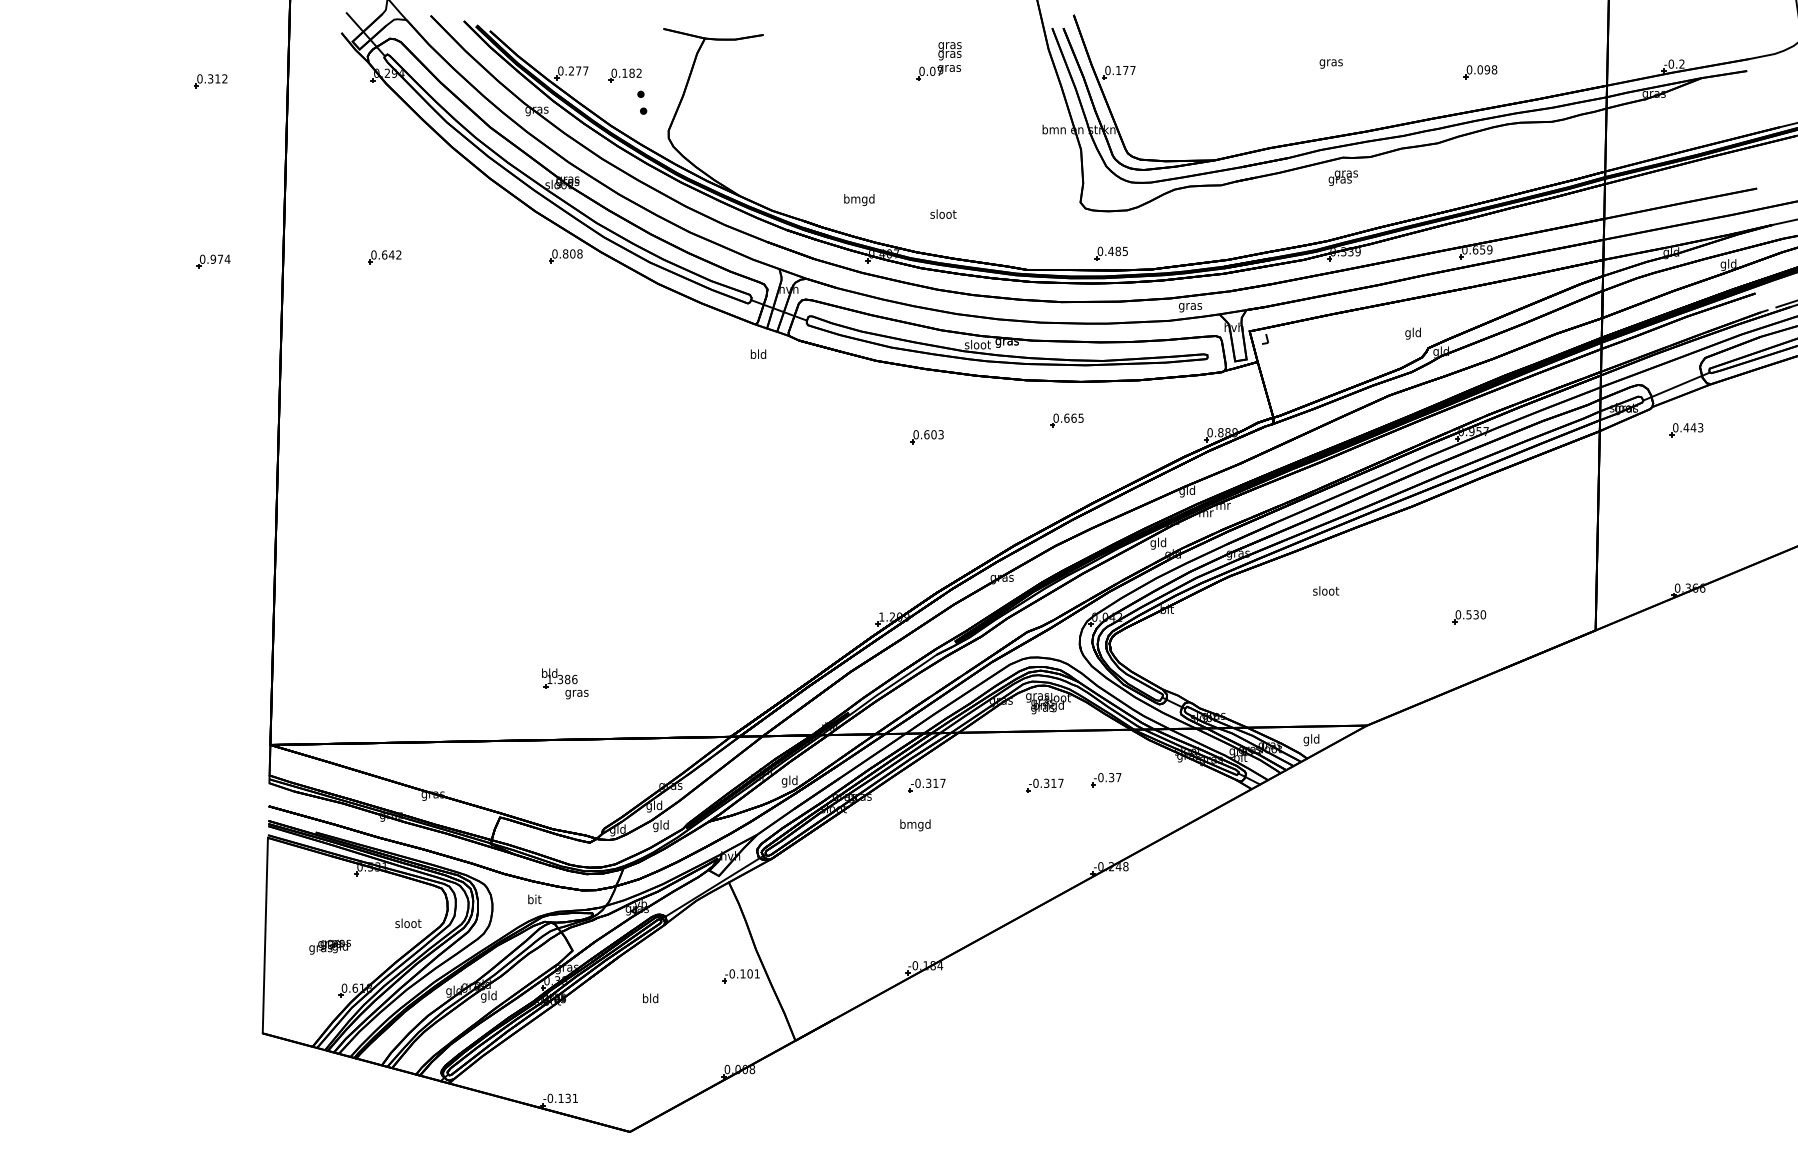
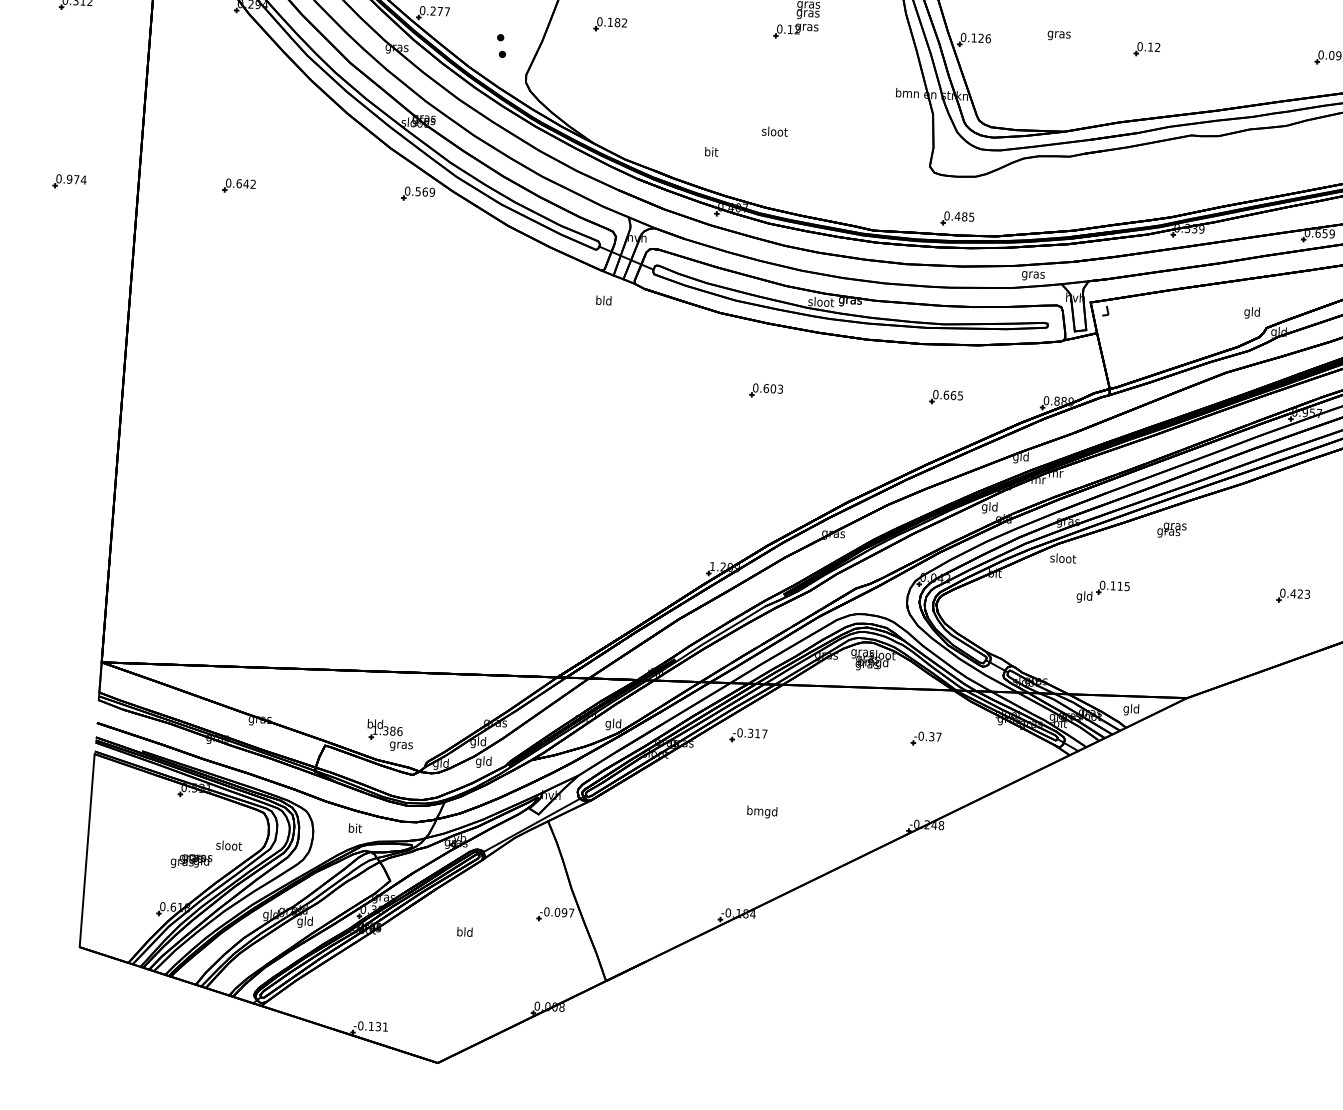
text: (1330, 63) -> (1058, 35), moved
text: (1129, 70) -> (984, 38), 0.177 -> 0.126
text: (936, 71) -> (794, 29), 0.07 -> 0.12
part: (1293, 73) -> (1146, 49), added
part: (624, 75) -> (609, 24), moved
text: (1342, 177) -> (1171, 529), moved
text: (859, 200) -> (711, 153), bmgd -> bit
text: (943, 213) -> (775, 131), moved
text: (572, 253) -> (425, 191), 0.808 -> 0.569
part: (1066, 420) -> (945, 397), moved
text: (1326, 590) -> (1063, 557), moved
text: (1476, 614) -> (1300, 593), 0.530 -> 0.423
part: (1276, 622) -> (1102, 591), added
part: (565, 683) -> (390, 735), moved
part: (1044, 785) -> (865, 741), removed
text: (915, 825) -> (762, 812), moved
text: (329, 946) -> (190, 860), moved
text: (749, 973) -> (563, 912), -0.101 -> -0.097

